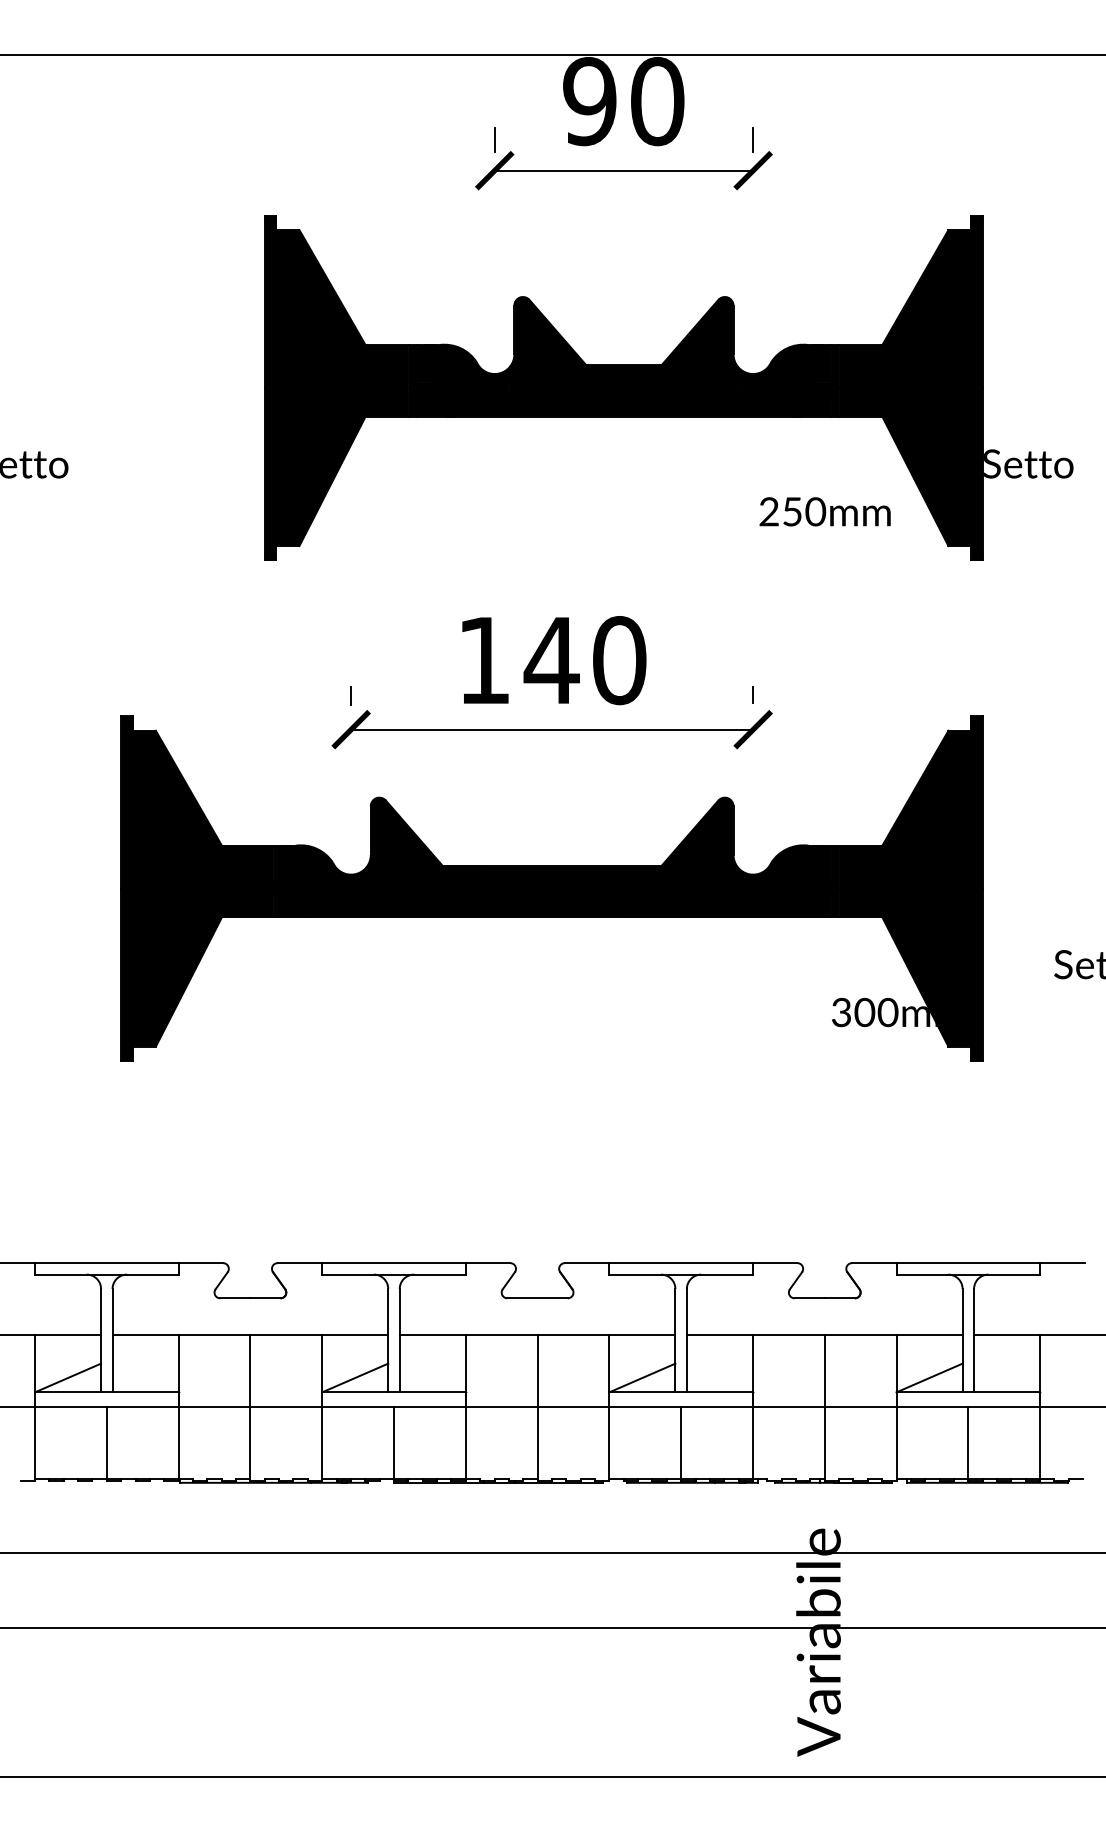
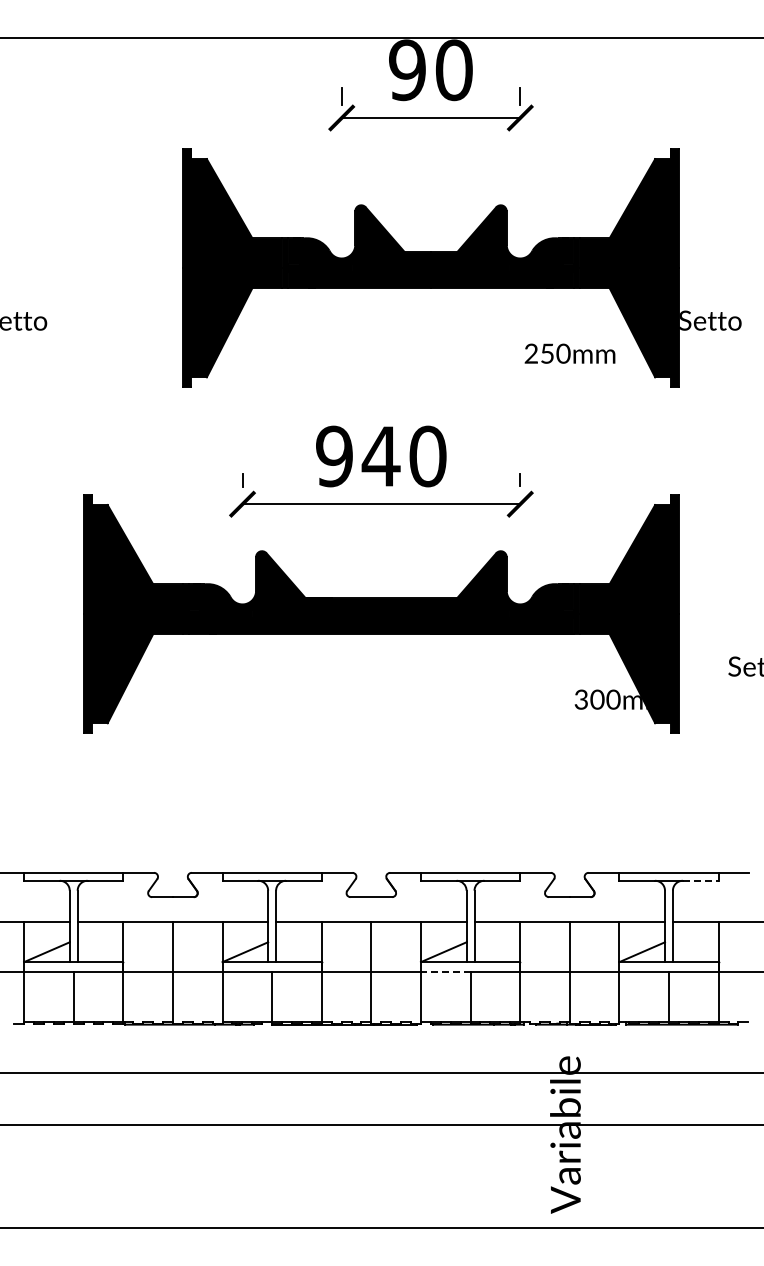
text: (484, 660) -> (334, 456), 140 -> 940
line: (1013, 1274) -> (700, 880), solid -> dashed
line: (644, 1407) -> (445, 972), solid -> dashed

